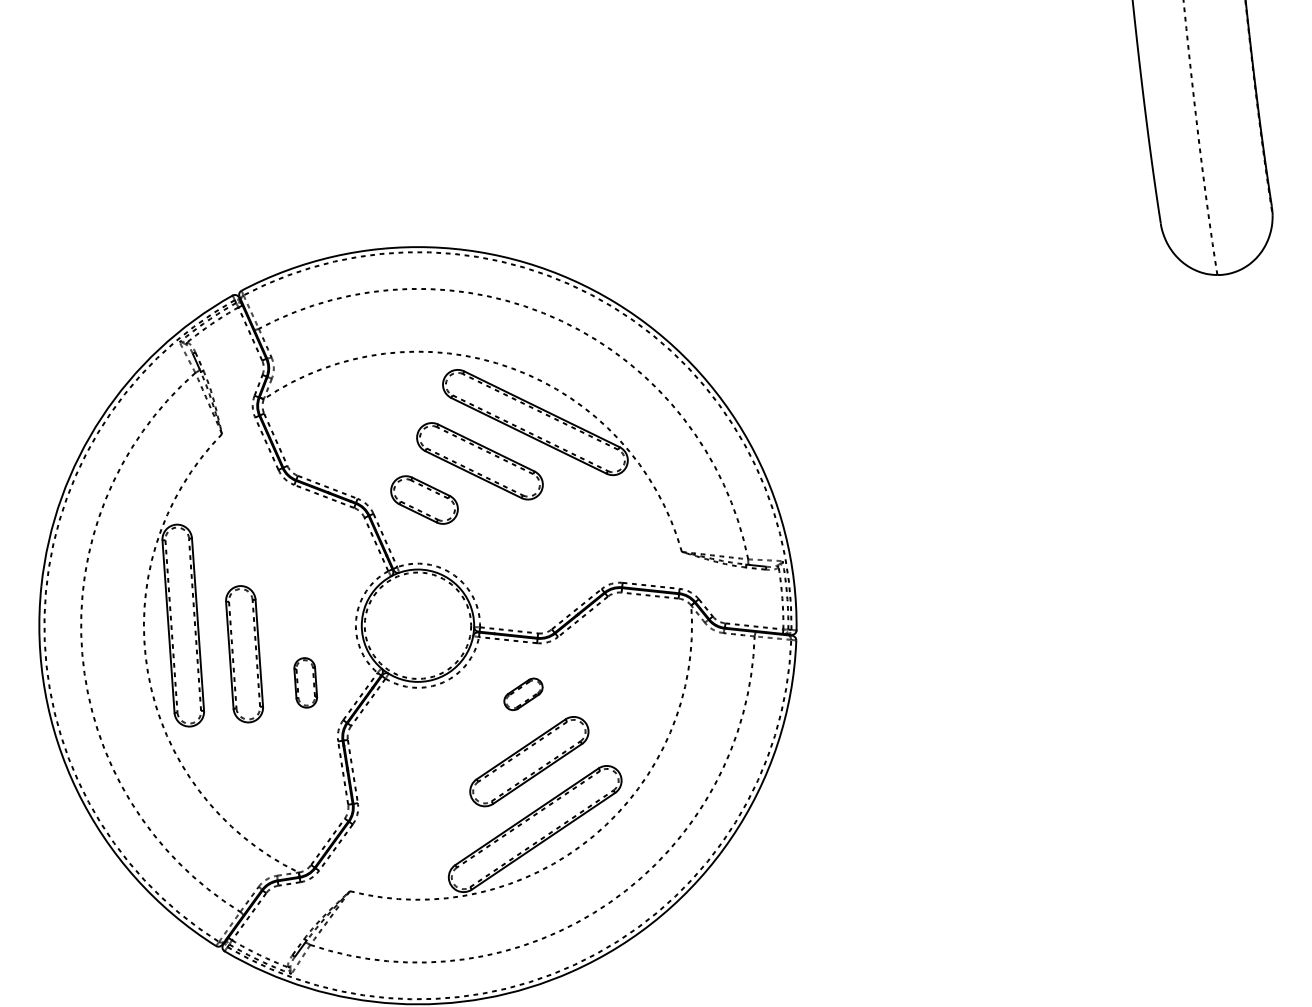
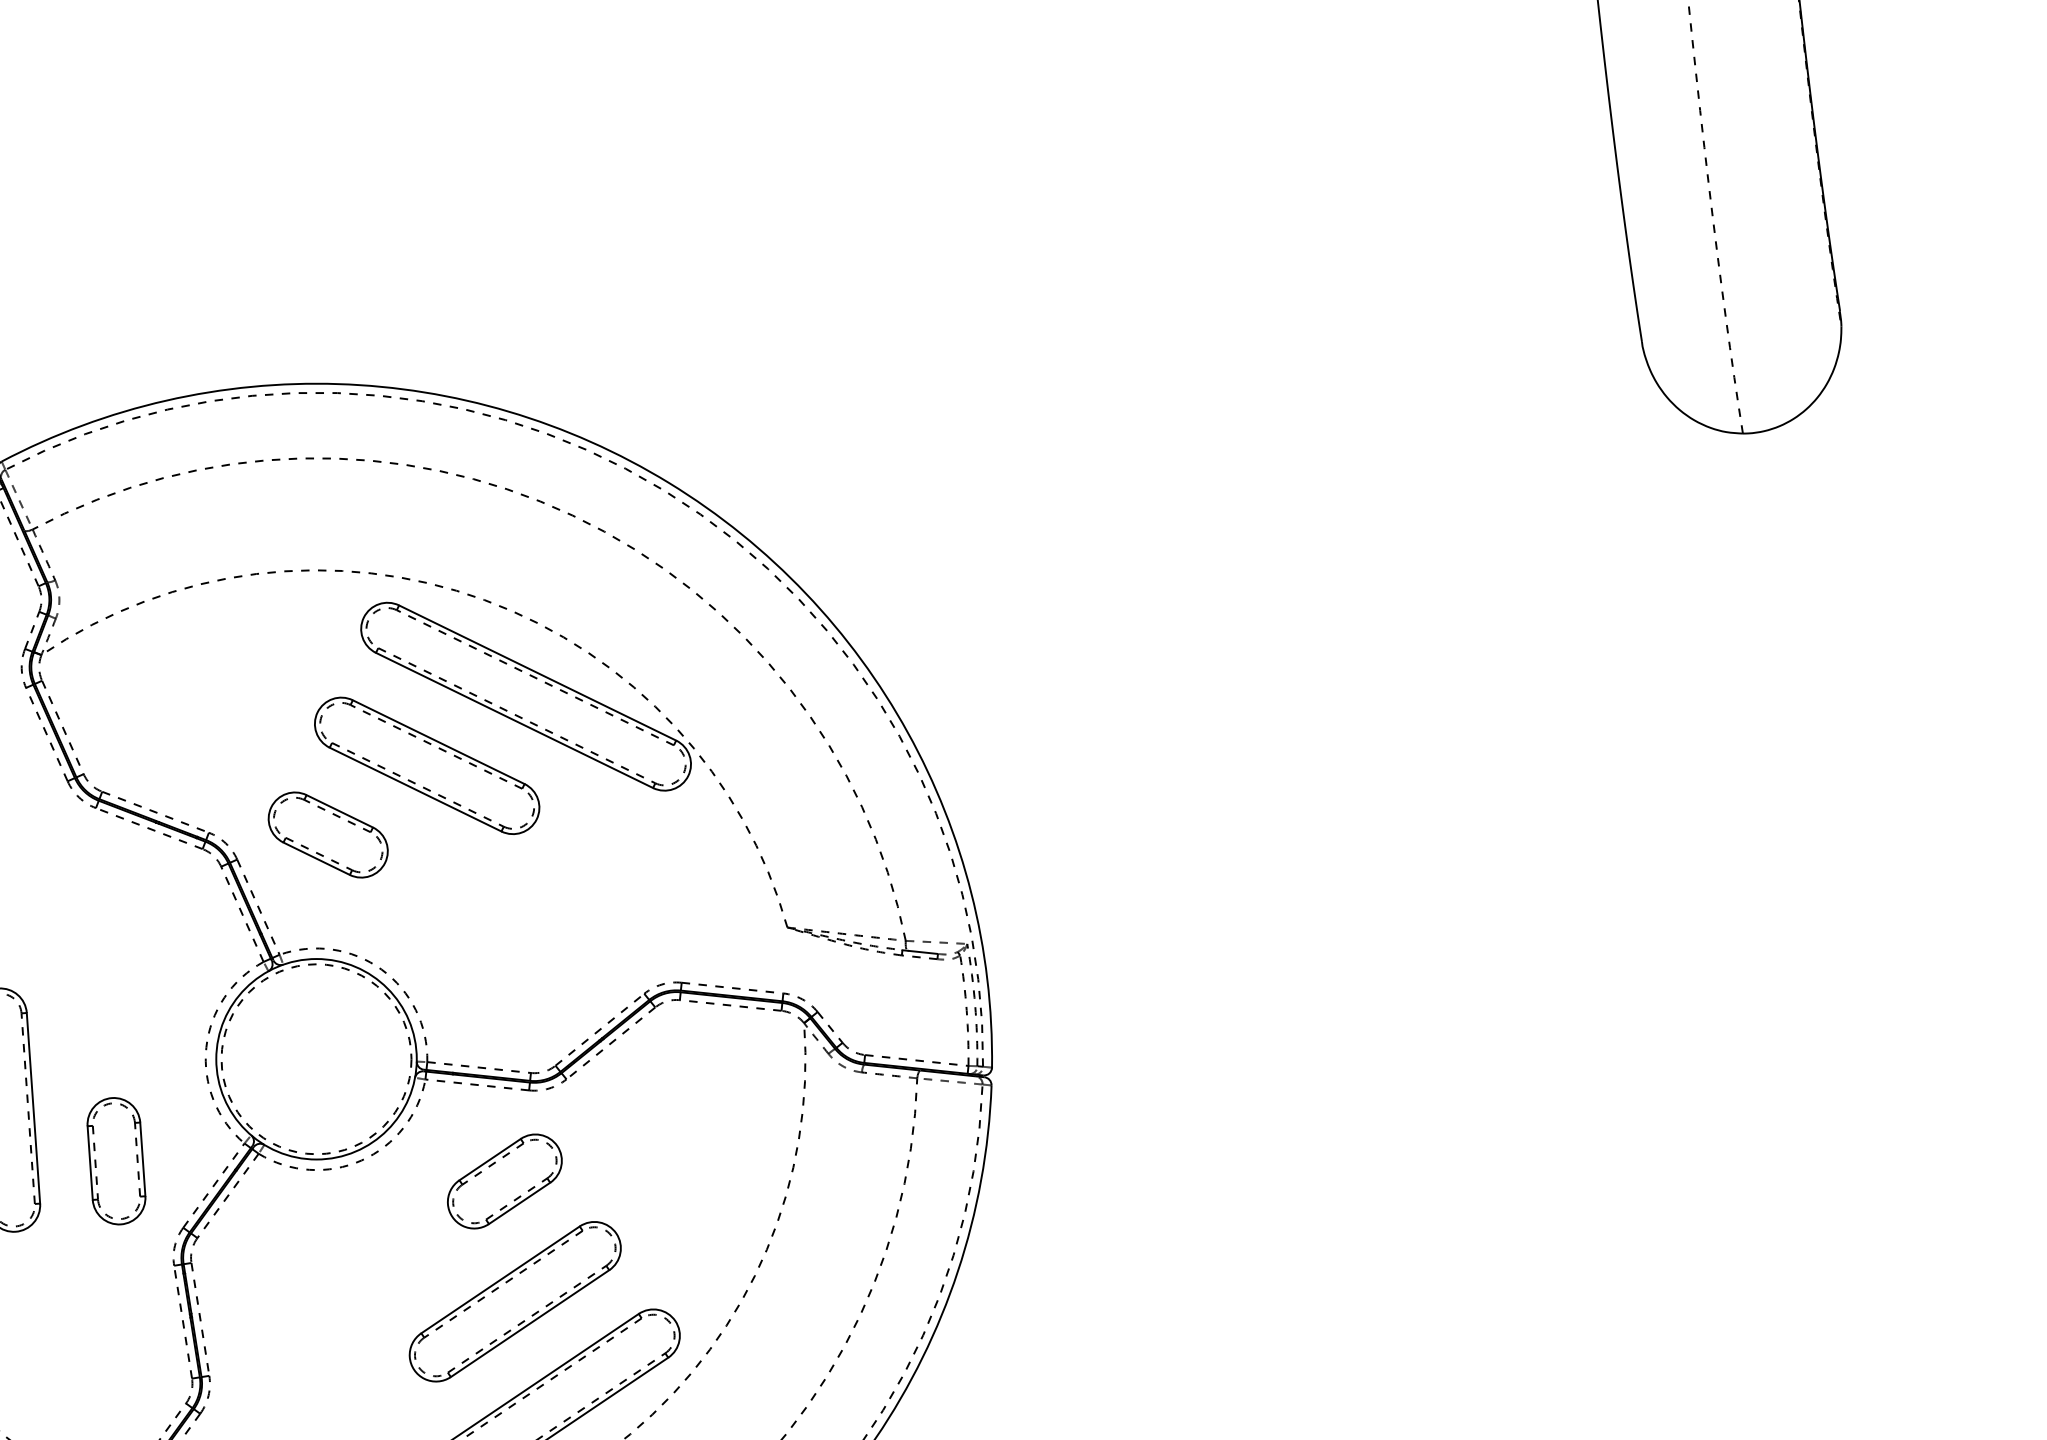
part: (305, 682) -> (115, 1160), size x1.43
part: (523, 694) -> (504, 1181), size x1.67

